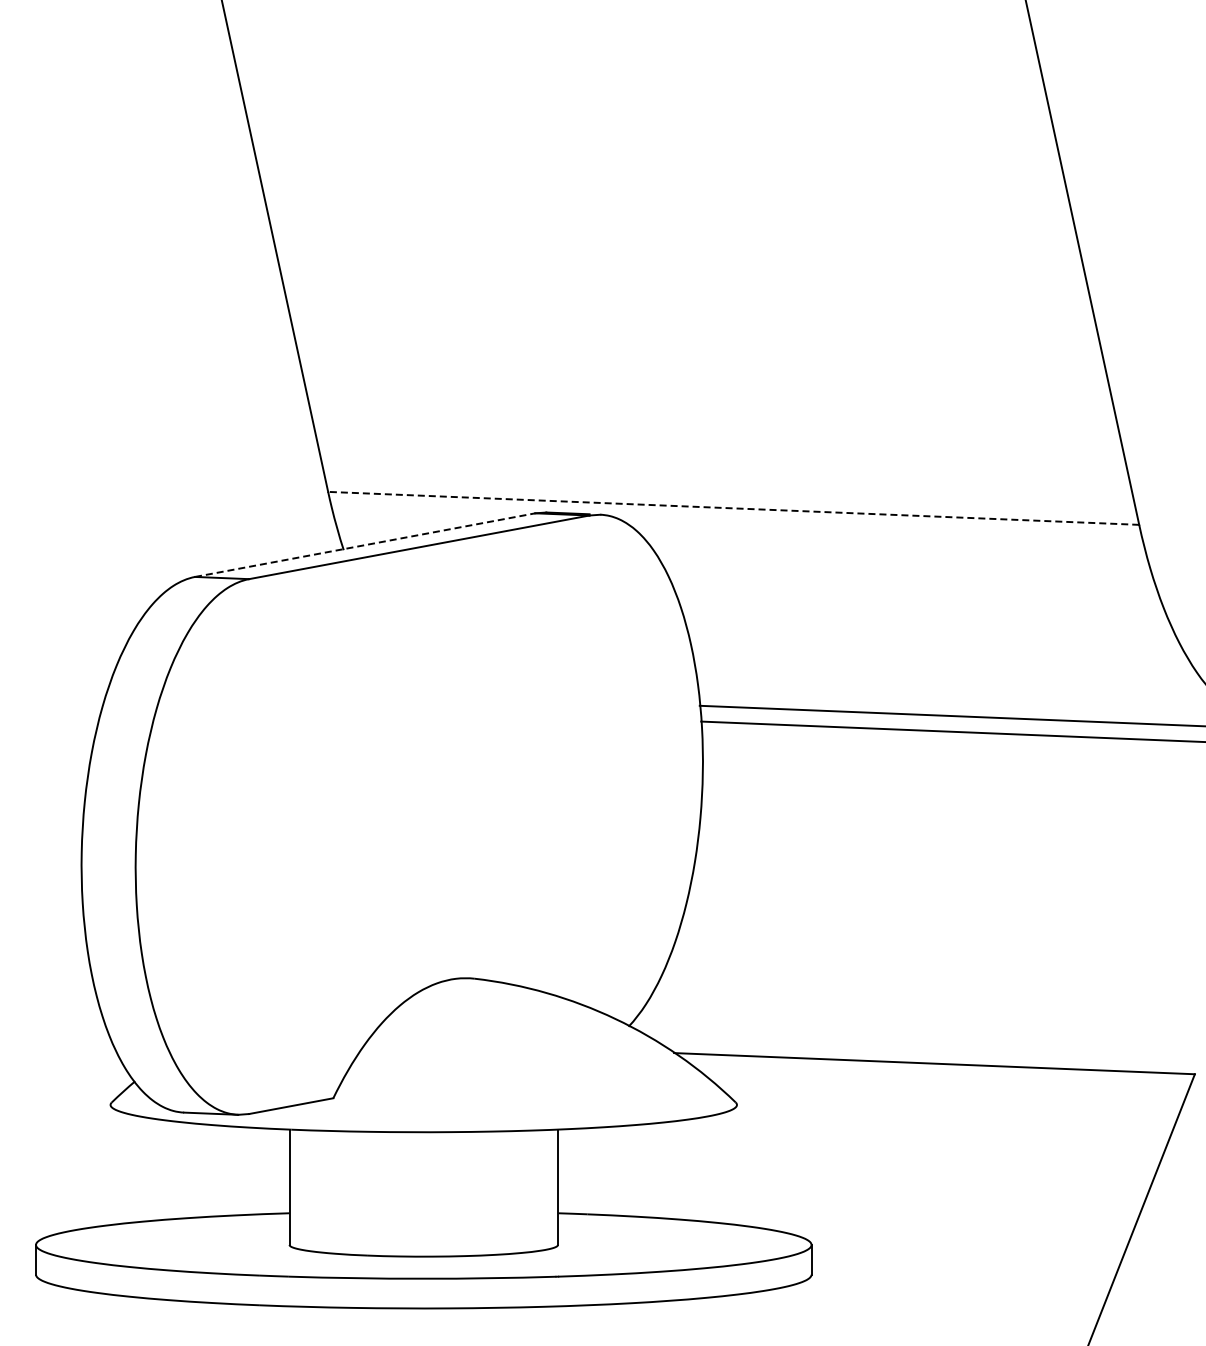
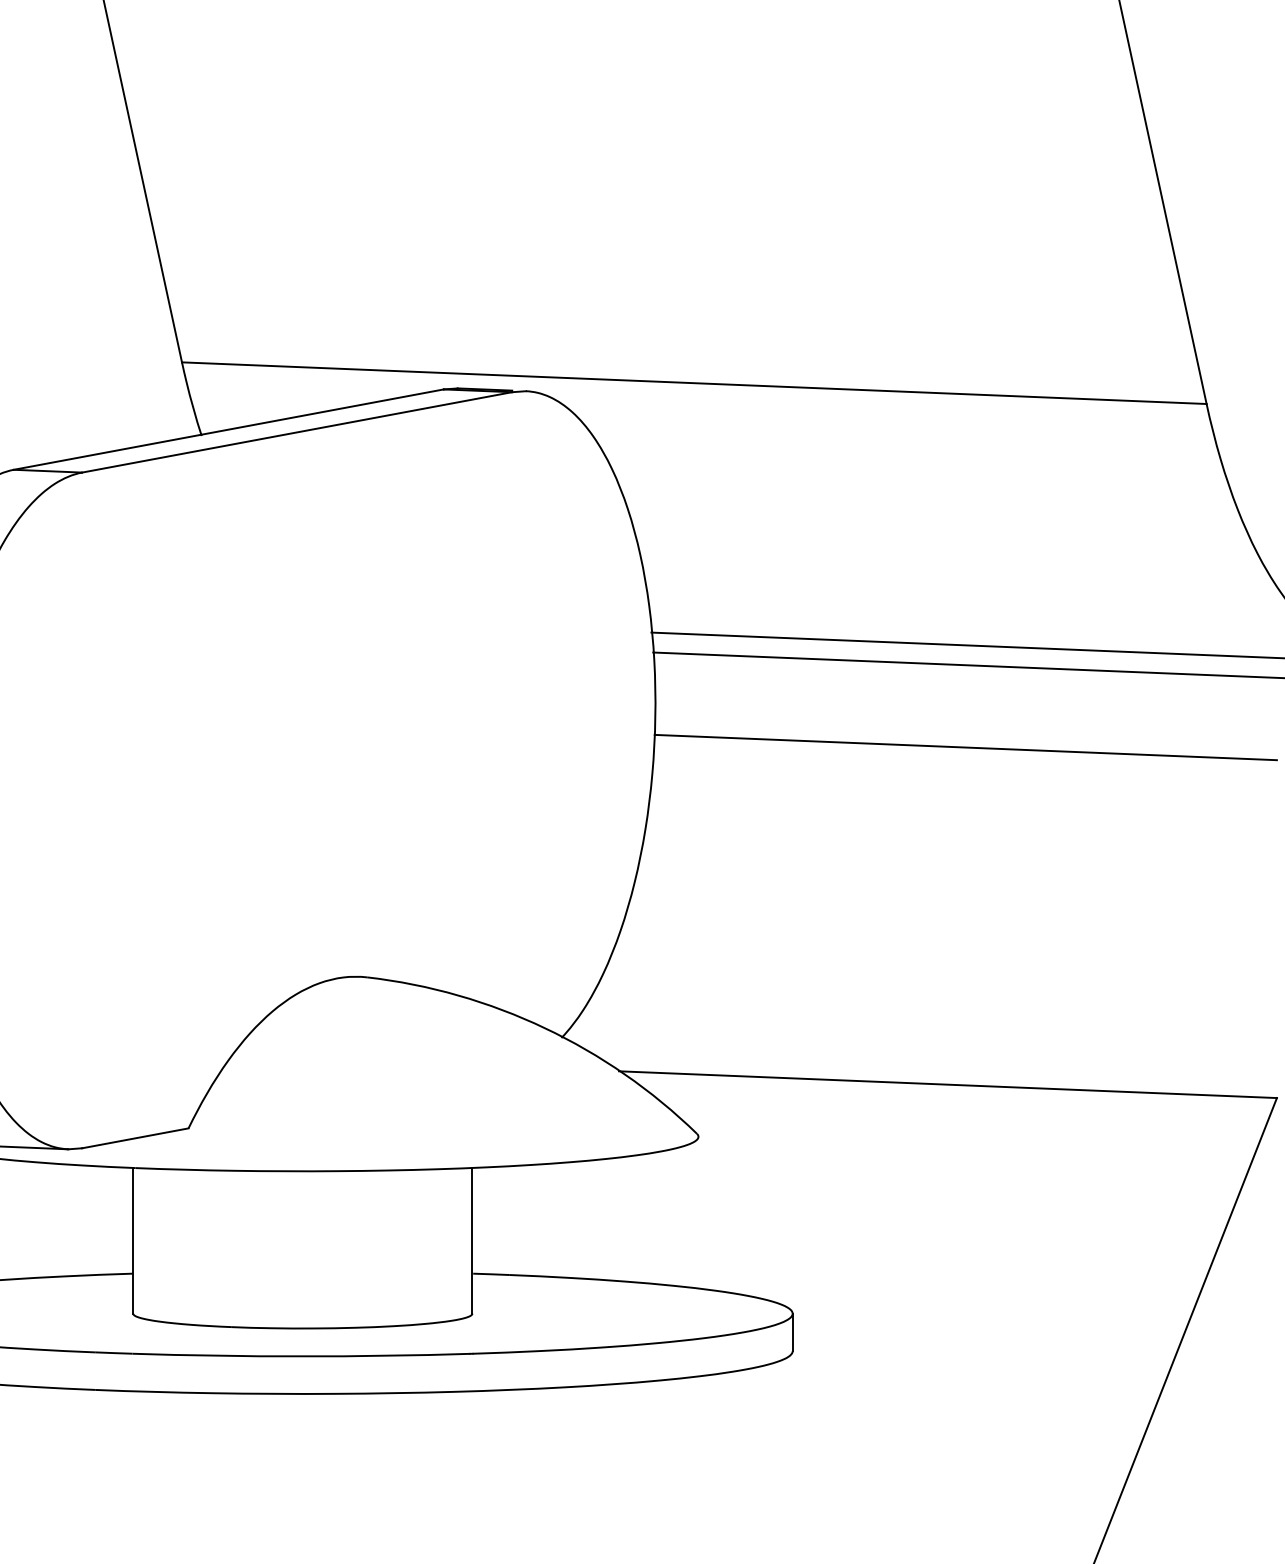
line: (733, 508) -> (694, 383), dashed -> solid
line: (365, 545) -> (229, 430), dashed -> solid
line: (948, 796) -> (965, 747), added

